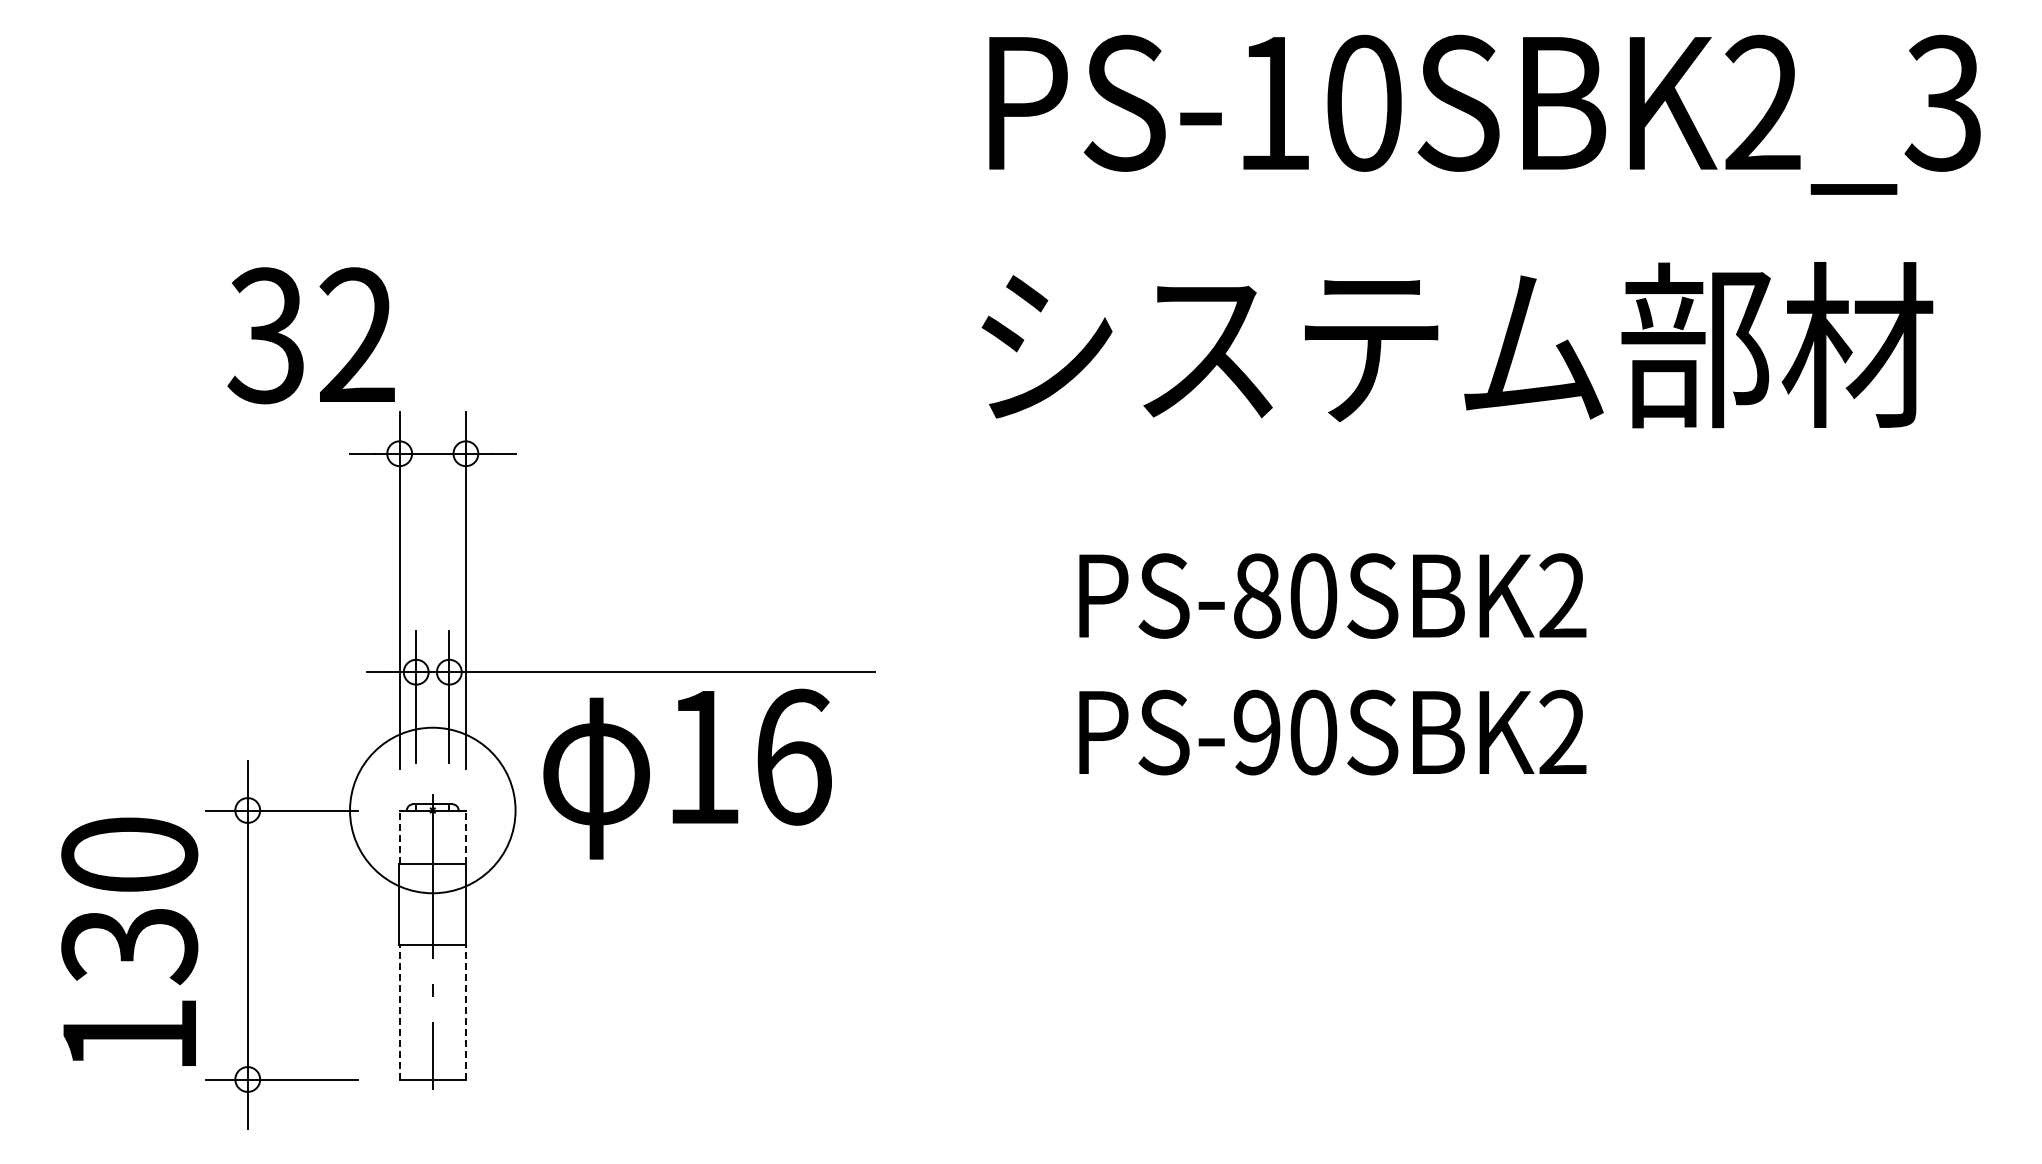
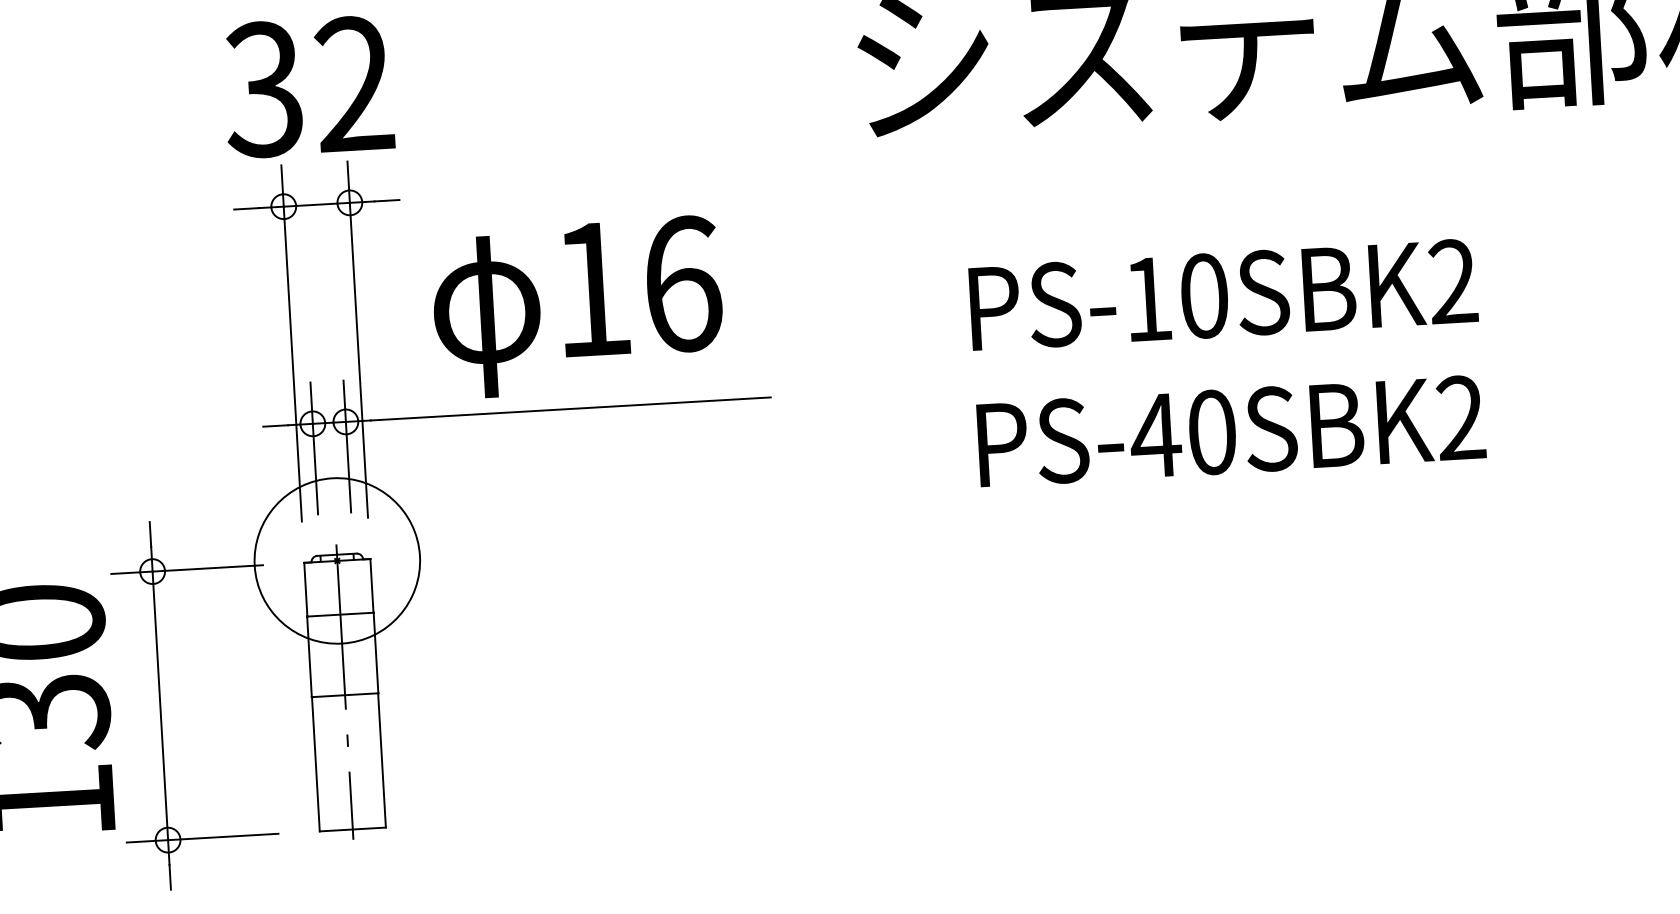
text: (310, 335) -> (307, 86), moved
text: (1257, 595) -> (1148, 298), PS-80SBK2 -> PS-10SBK2
text: (1256, 732) -> (1155, 435), PS-90SBK2 -> PS-40SBK2
text: (687, 773) -> (577, 306), moved
line: (399, 837) -> (305, 589), dashed -> solid
line: (465, 837) -> (371, 586), dashed -> solid
line: (399, 1011) -> (315, 763), dashed -> solid
line: (465, 1011) -> (381, 759), dashed -> solid

